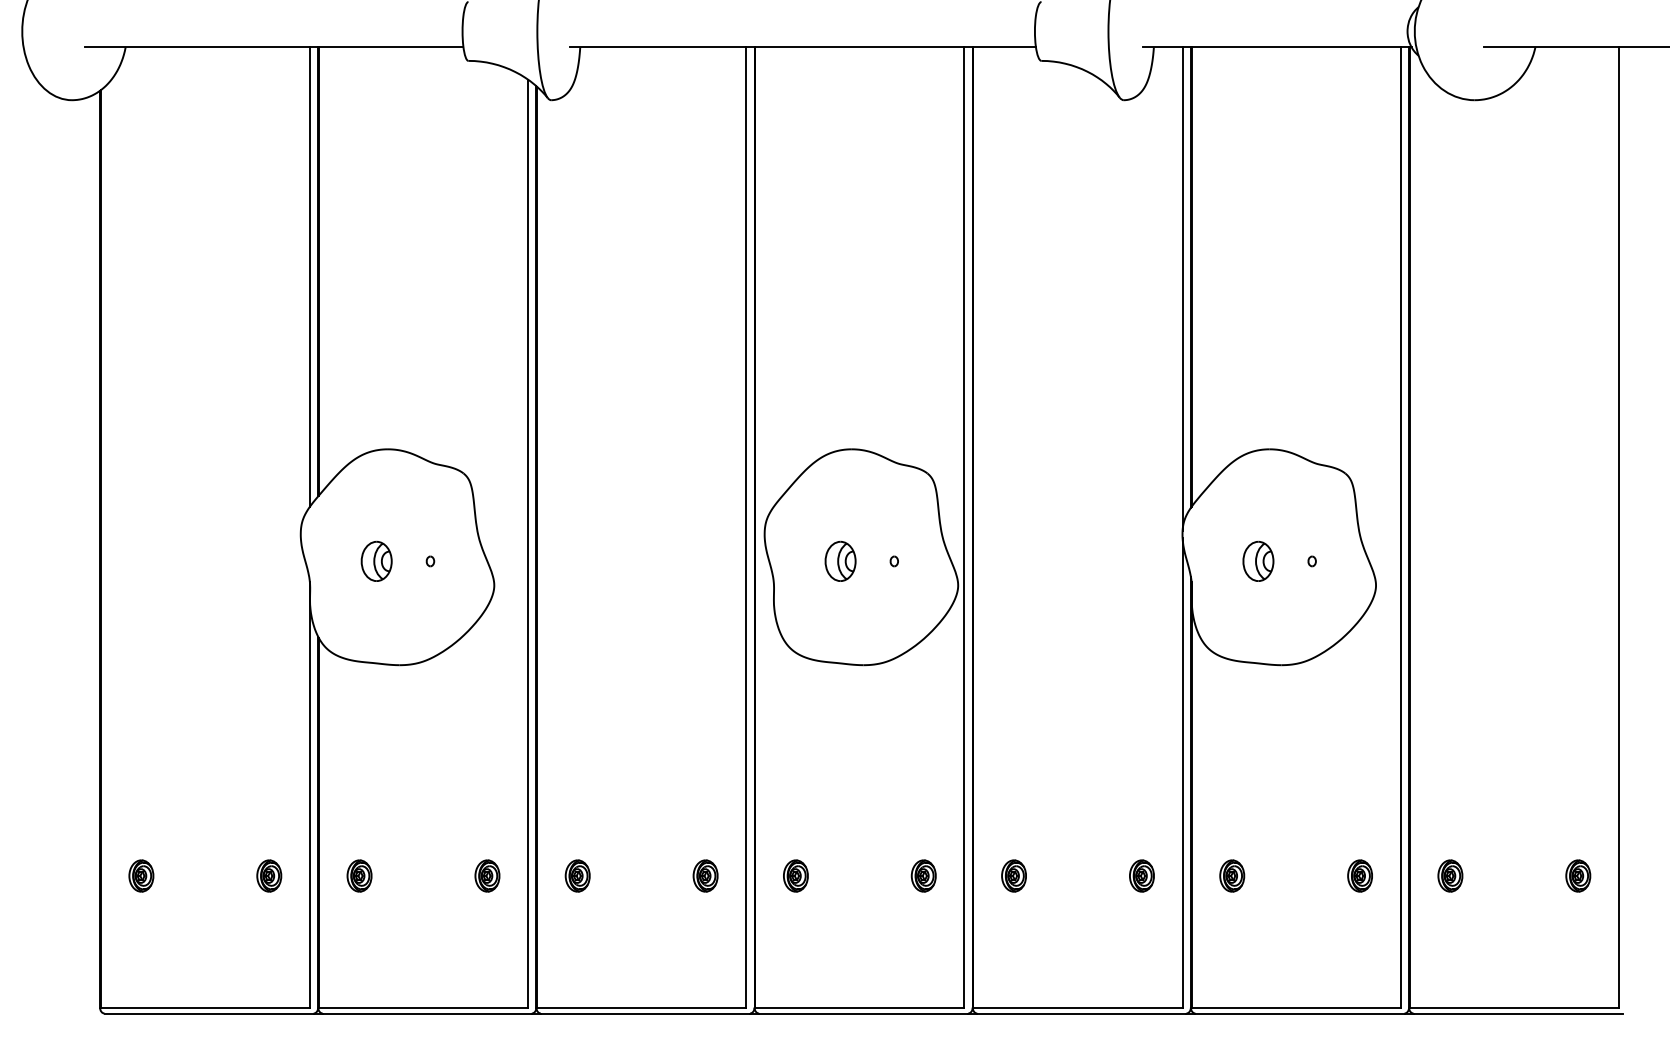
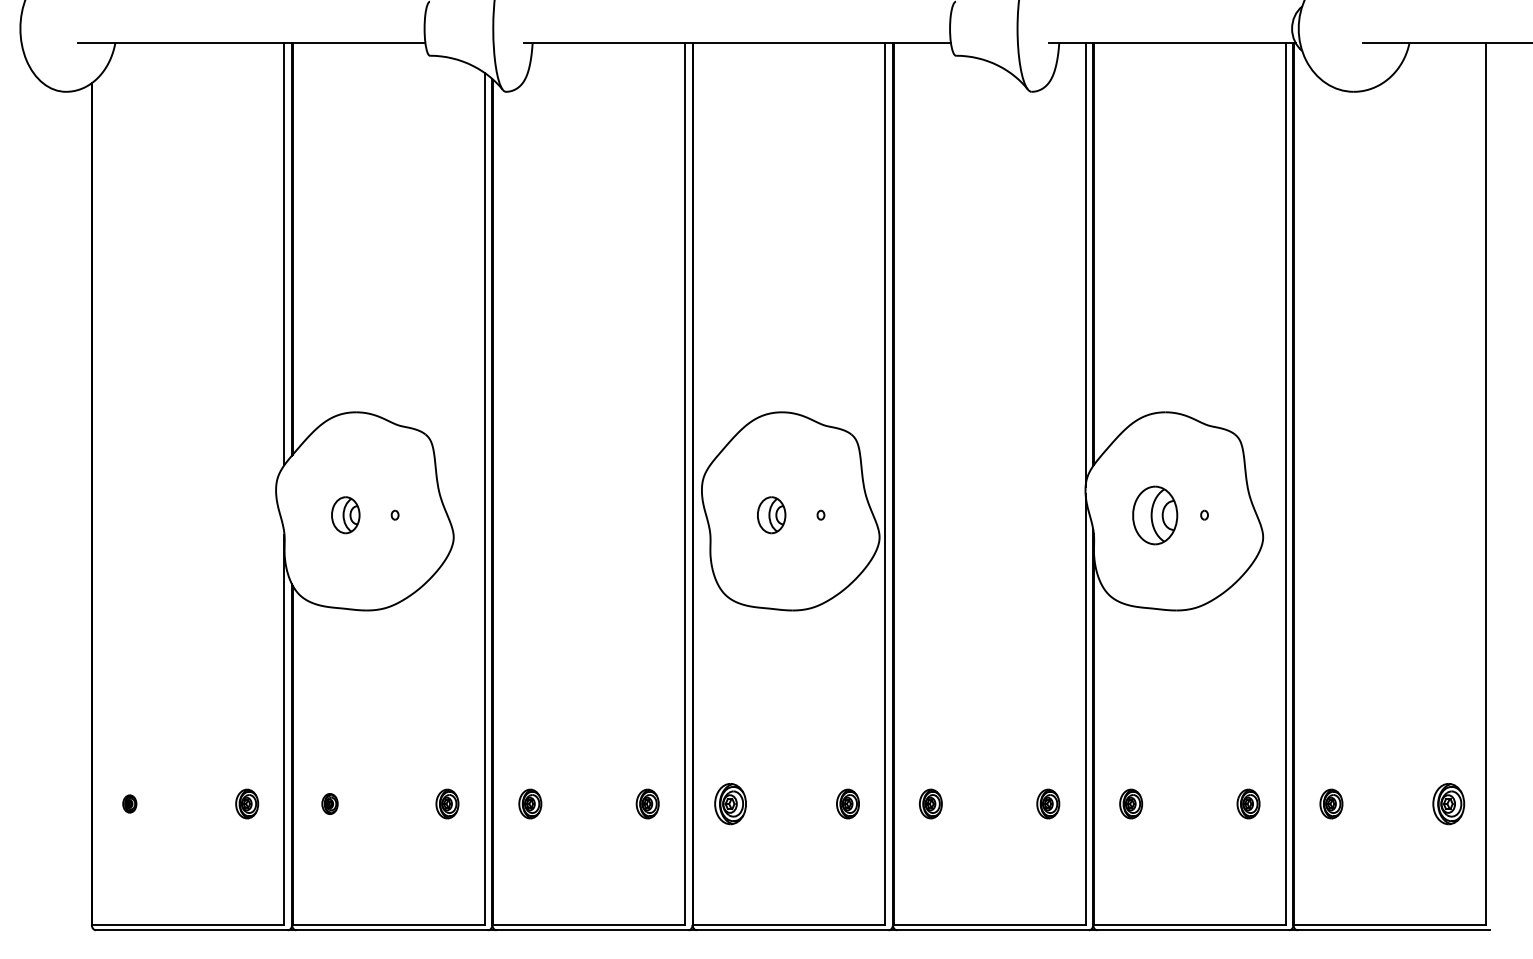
part: (1258, 560) -> (1155, 514), size x1.6
part: (141, 875) -> (129, 803), size x0.6
part: (359, 875) -> (329, 803), size x0.7
part: (795, 875) -> (730, 803), size x1.4
part: (1578, 875) -> (1449, 803), size x1.4

